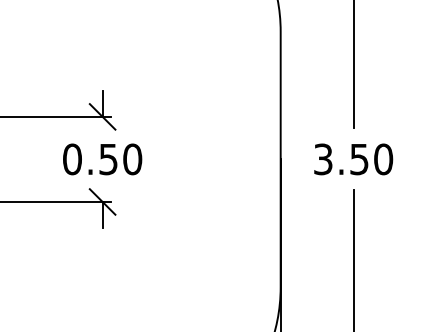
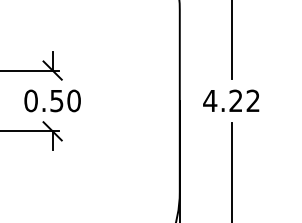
text: (353, 159) -> (231, 101), 3.50 -> 4.22

